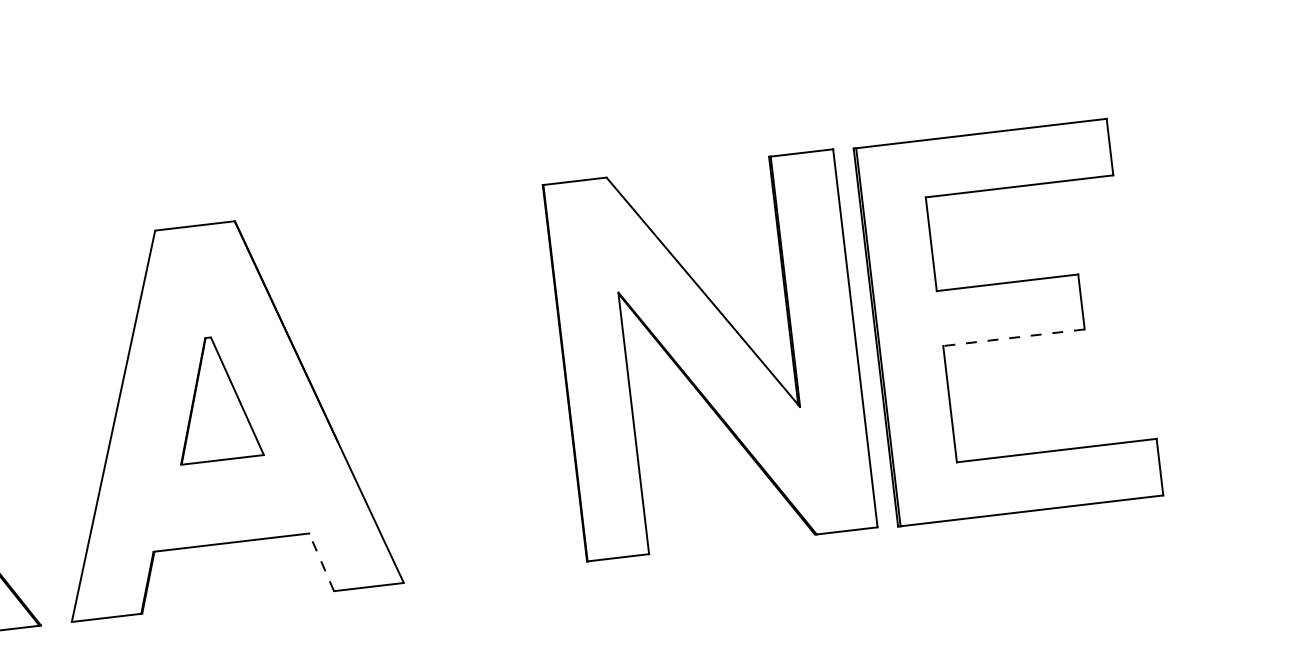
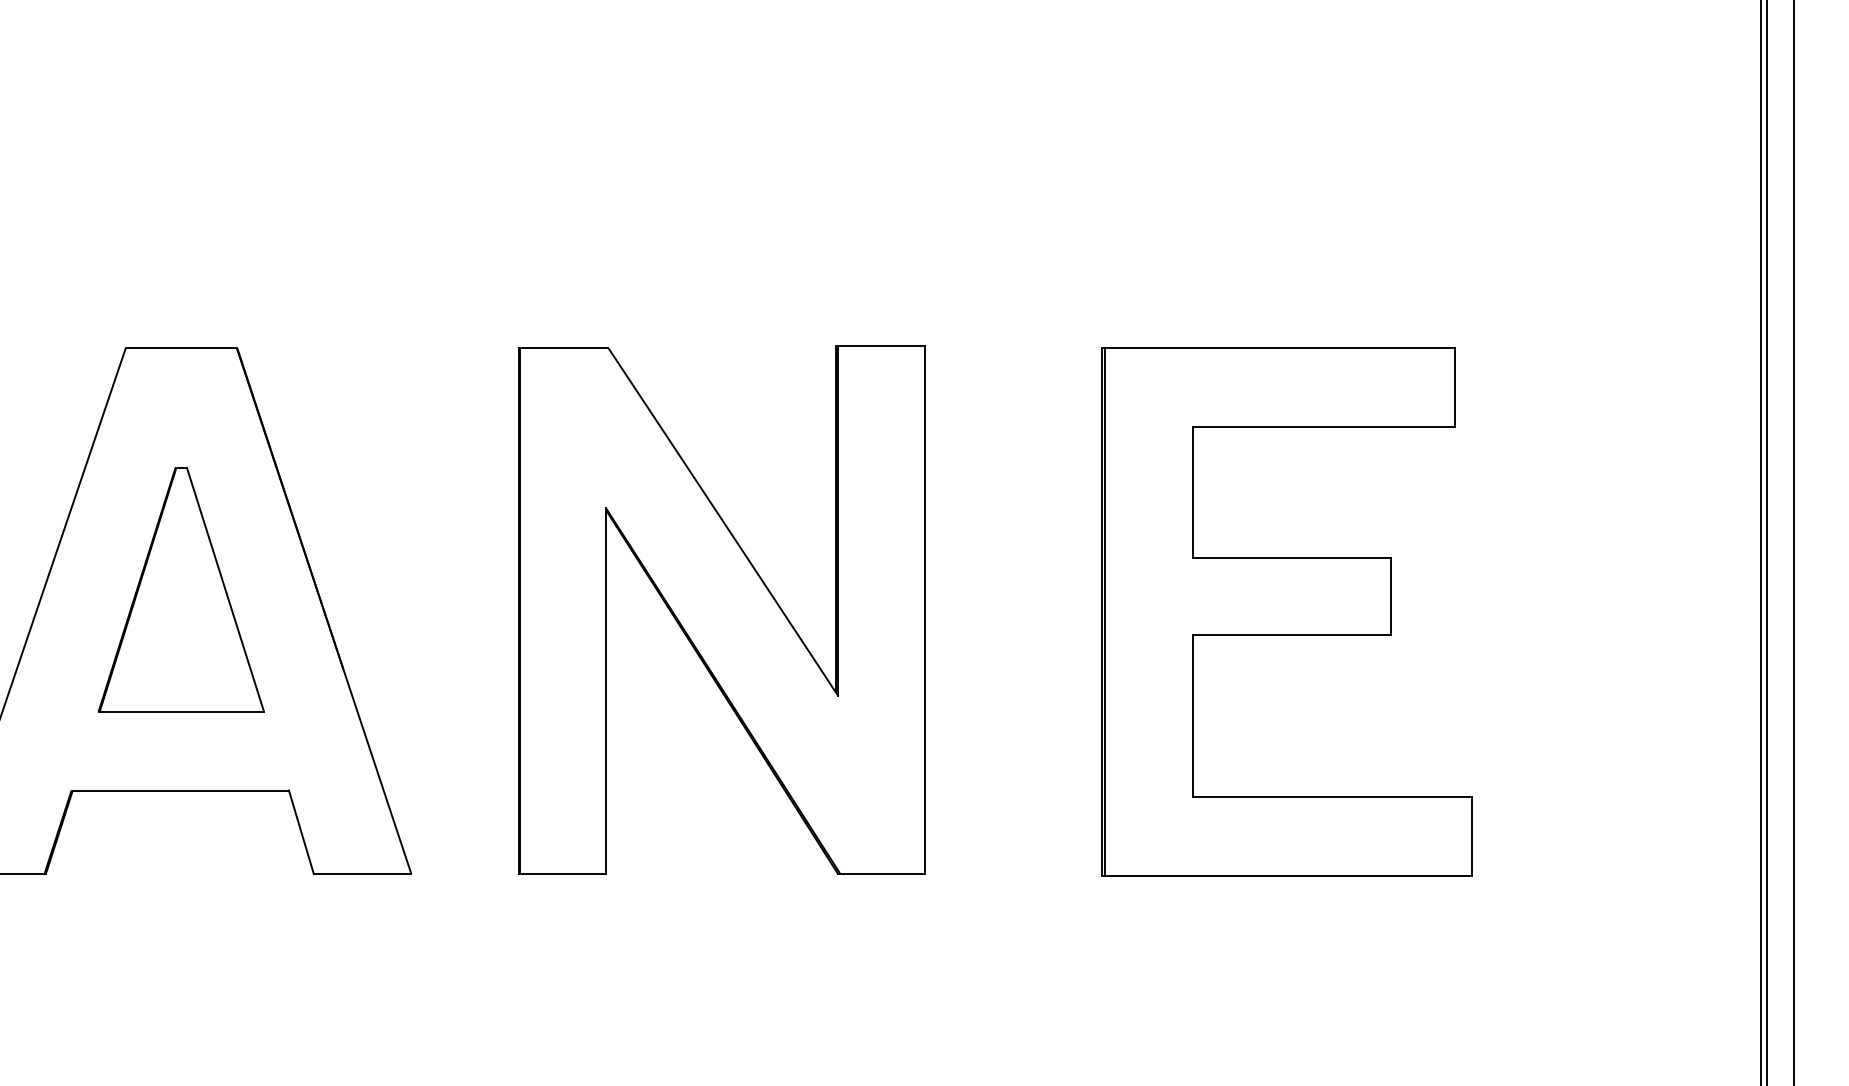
line: (1014, 337) -> (1292, 634), dashed -> solid
part: (709, 355) -> (721, 609), moved
part: (215, 398) -> (181, 589), size x1.43
line: (321, 562) -> (301, 832), dashed -> solid

